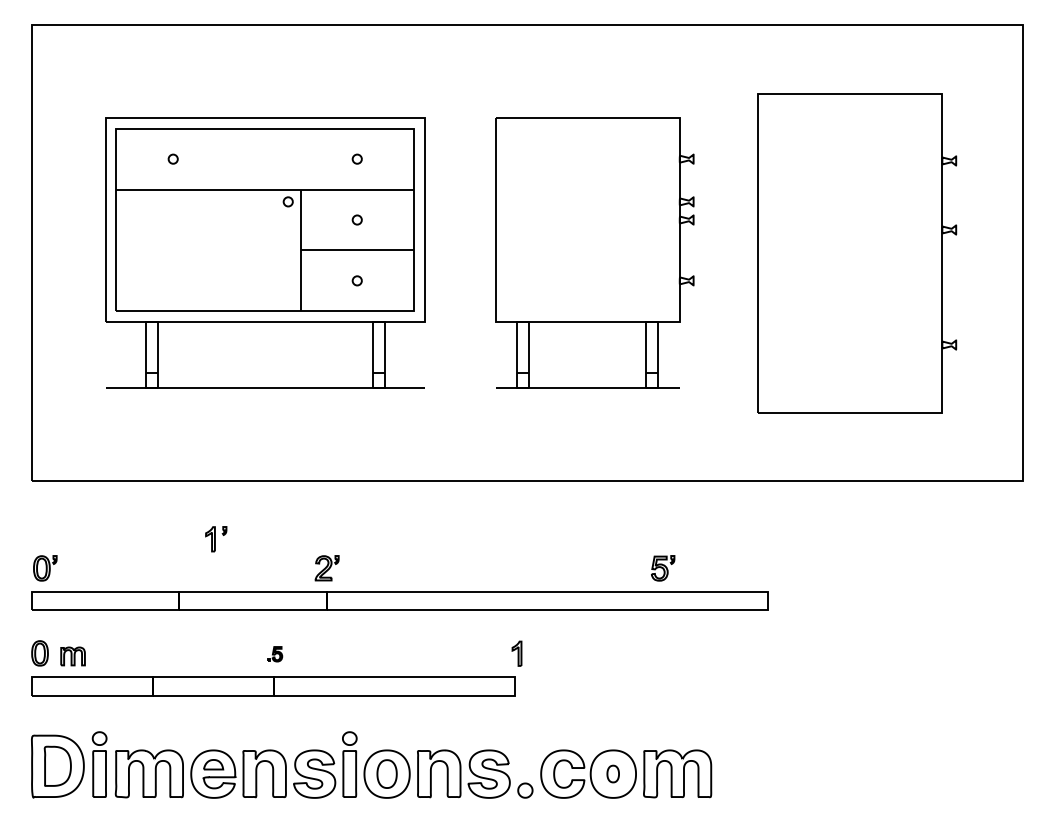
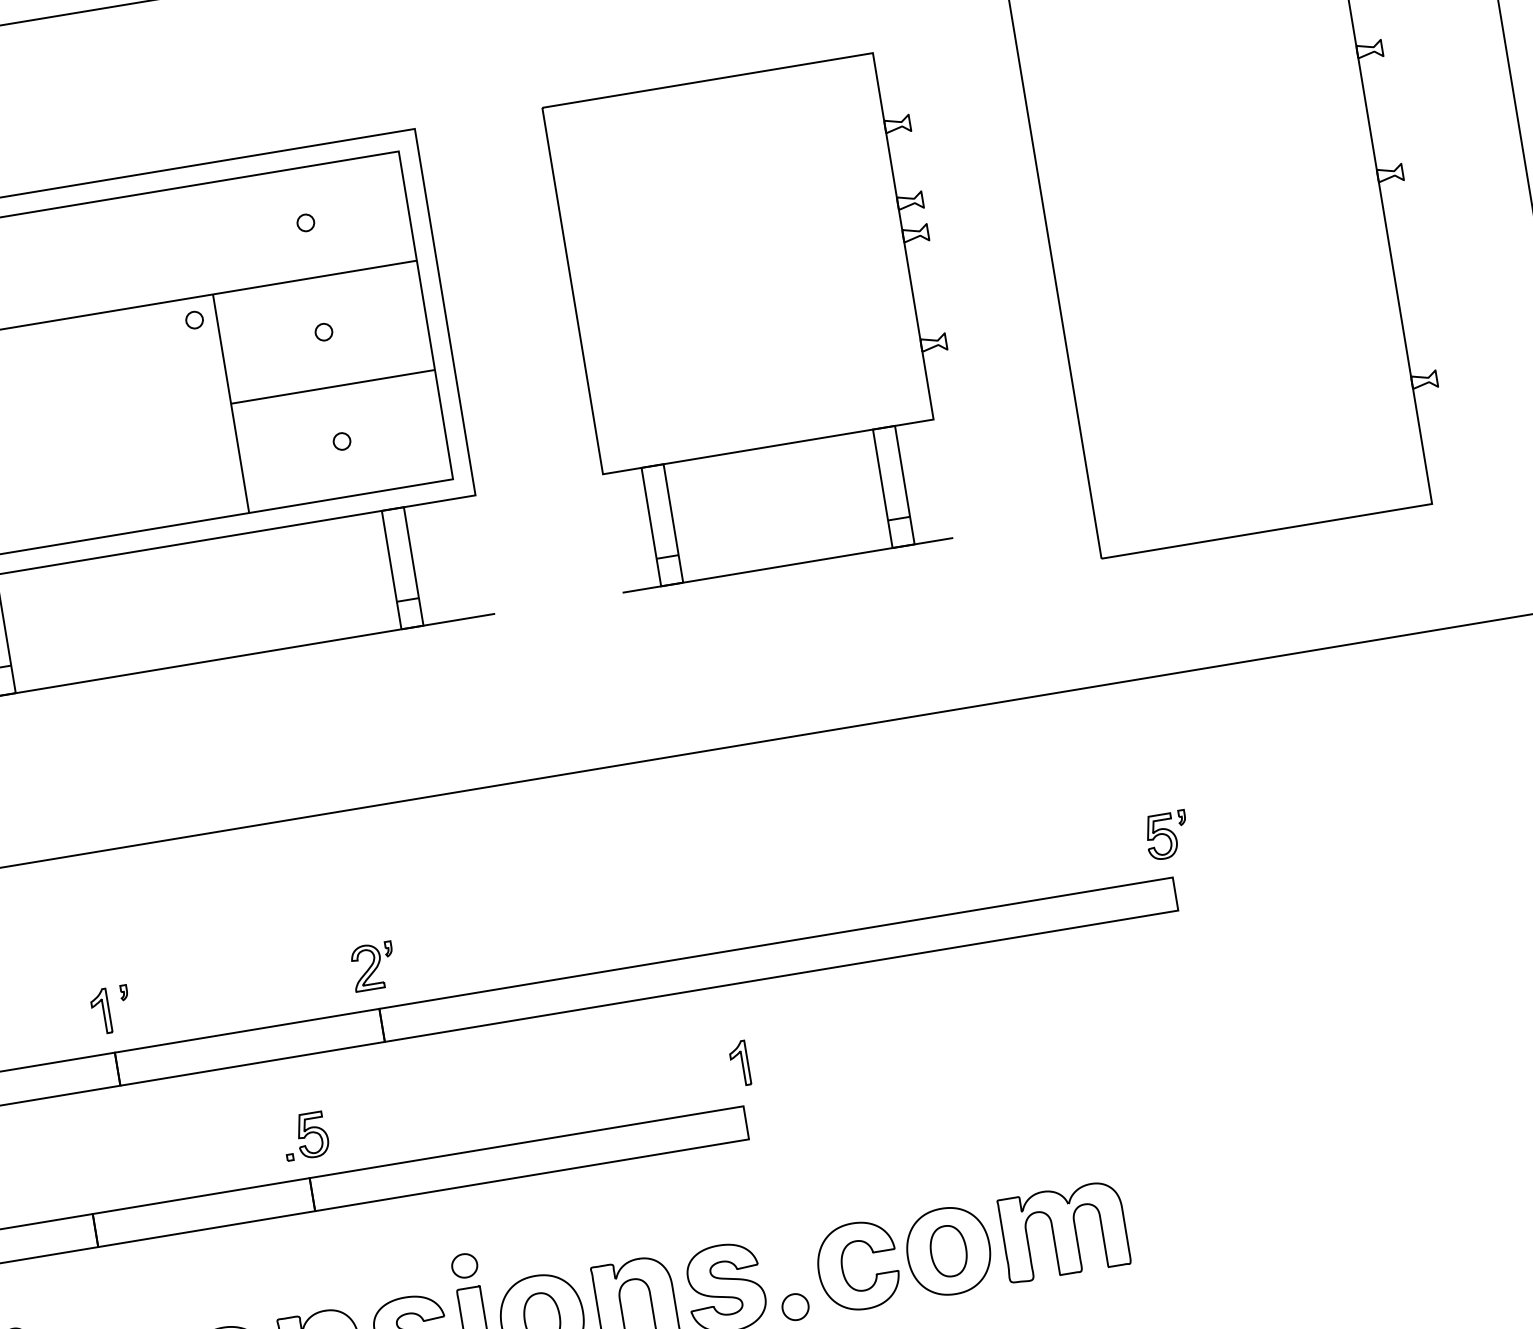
part: (216, 539) -> (111, 1010), moved
part: (663, 568) -> (1167, 835), moved
part: (274, 654) -> (304, 1137), size x1.67
part: (612, 773) -> (946, 1250), size x1.67

